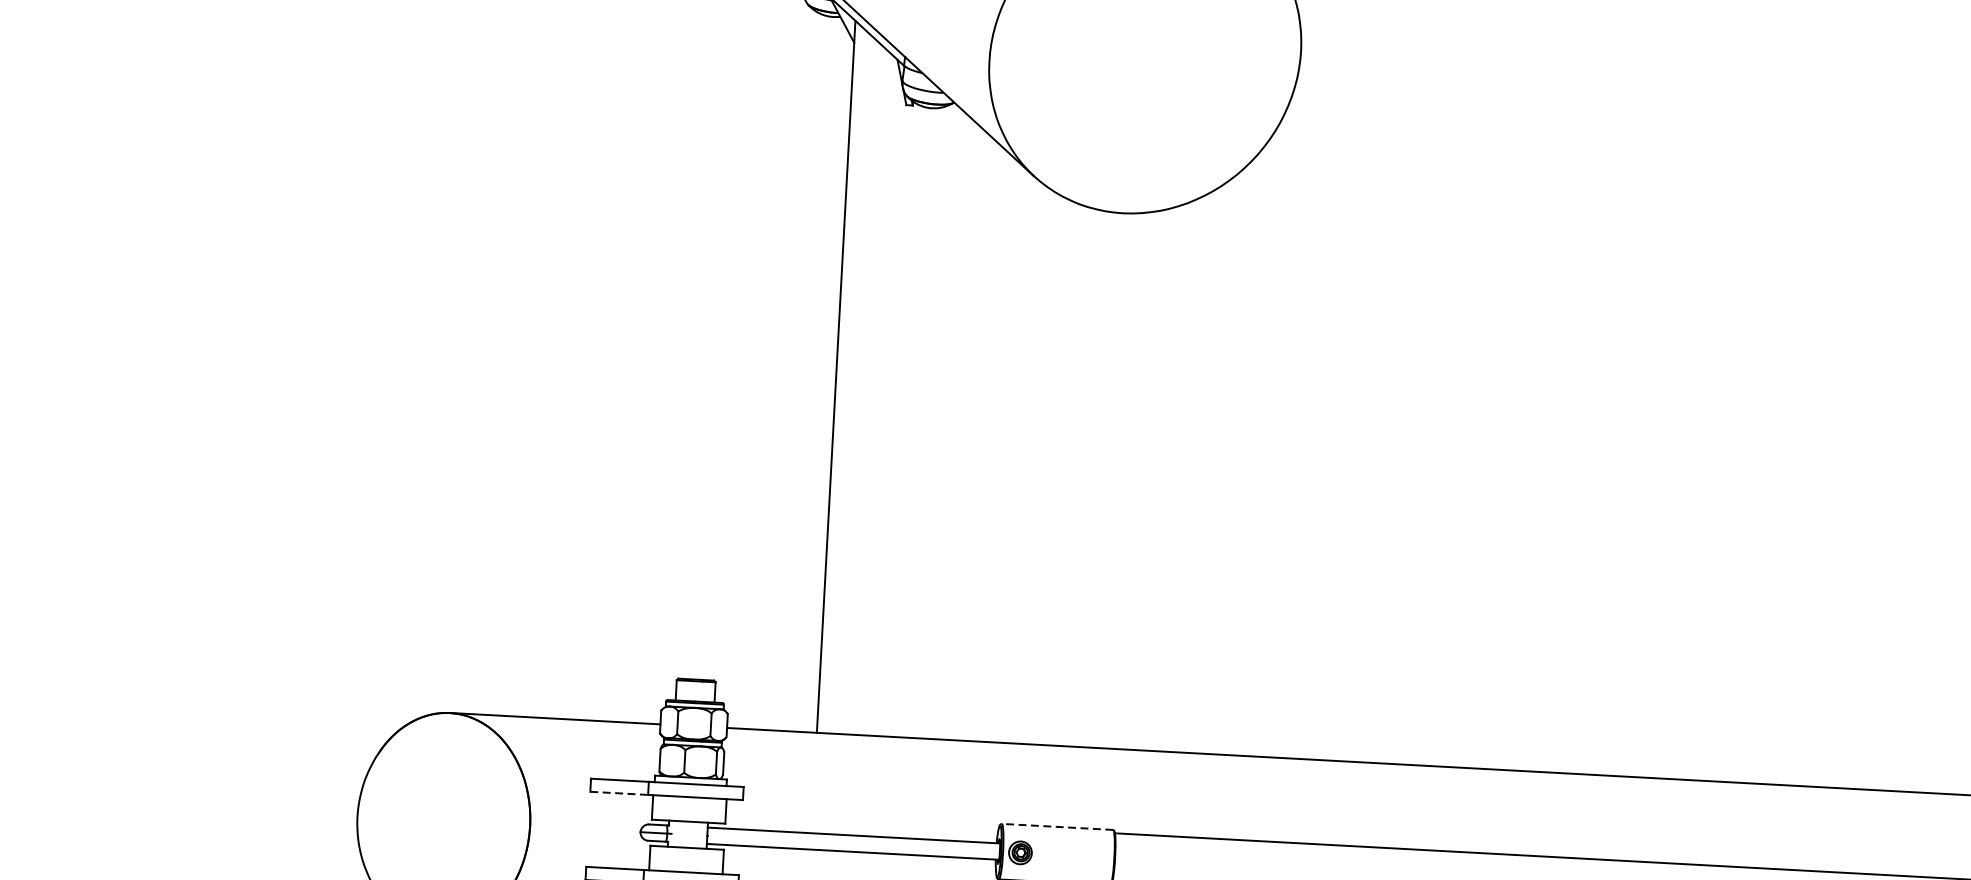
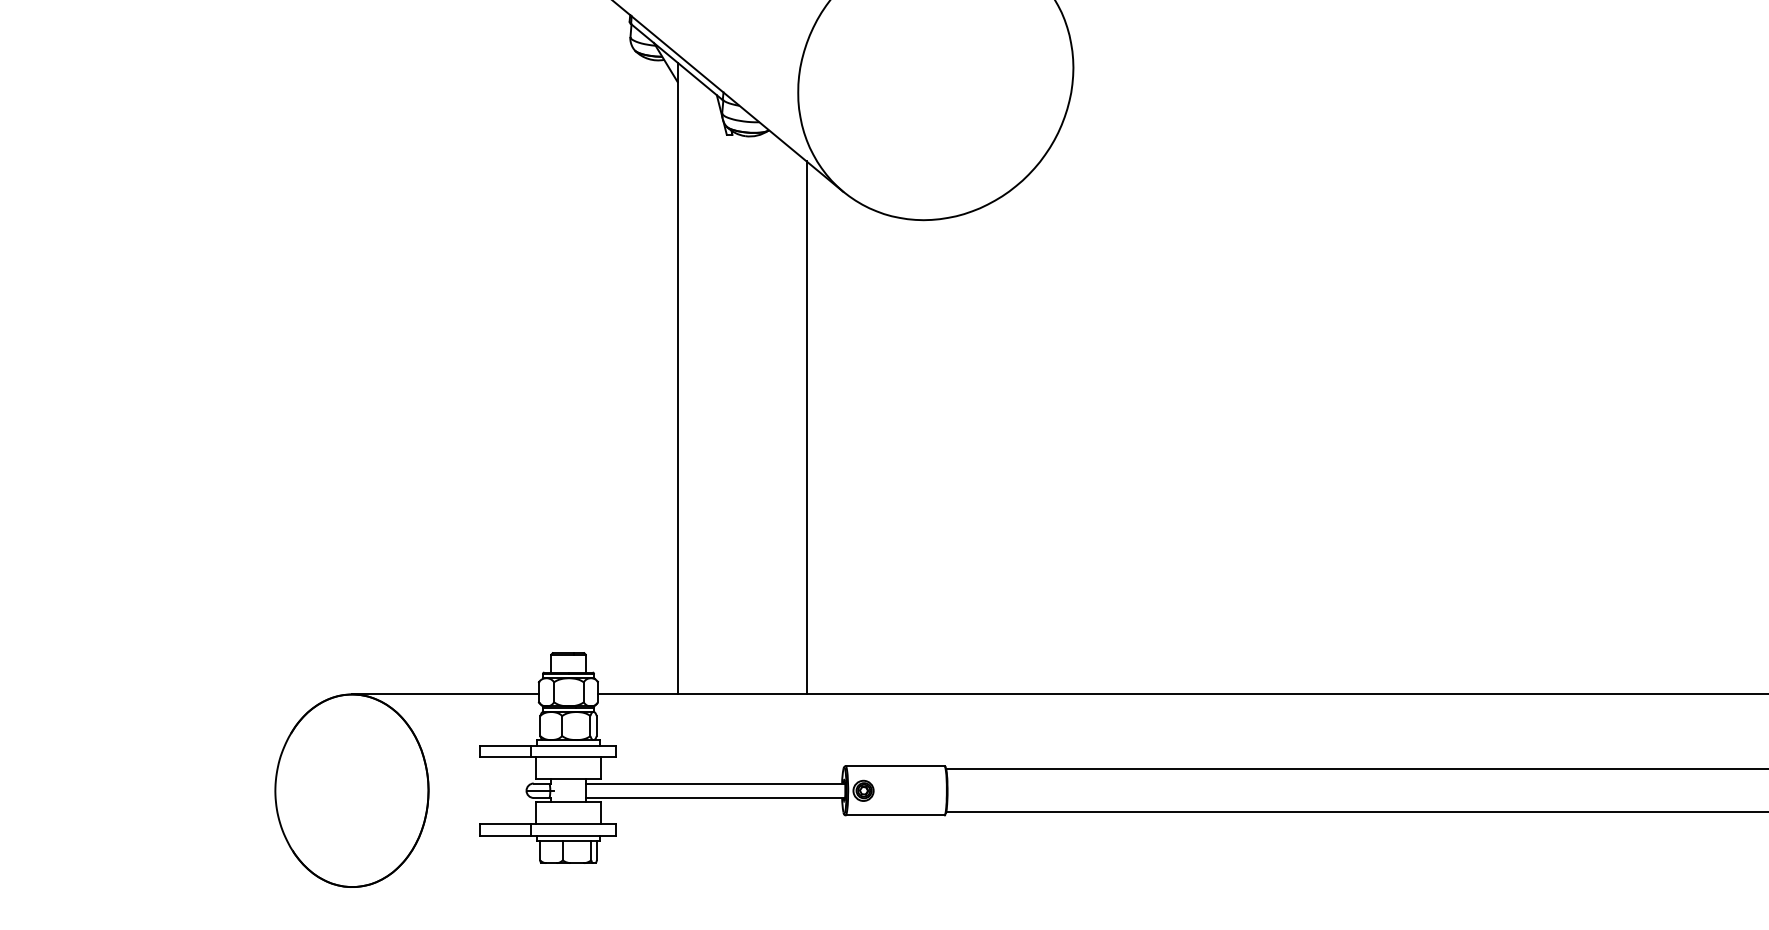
line: (978, 439) -> (806, 427), added
line: (618, 793) -> (505, 757), dashed -> solid
line: (1056, 827) -> (894, 766), dashed -> solid

